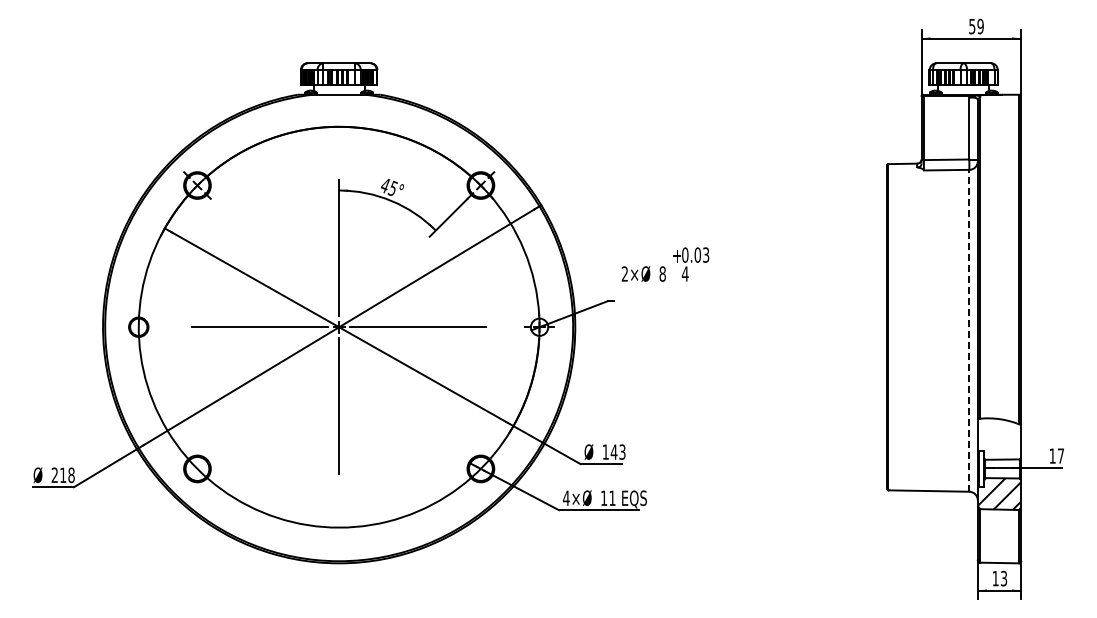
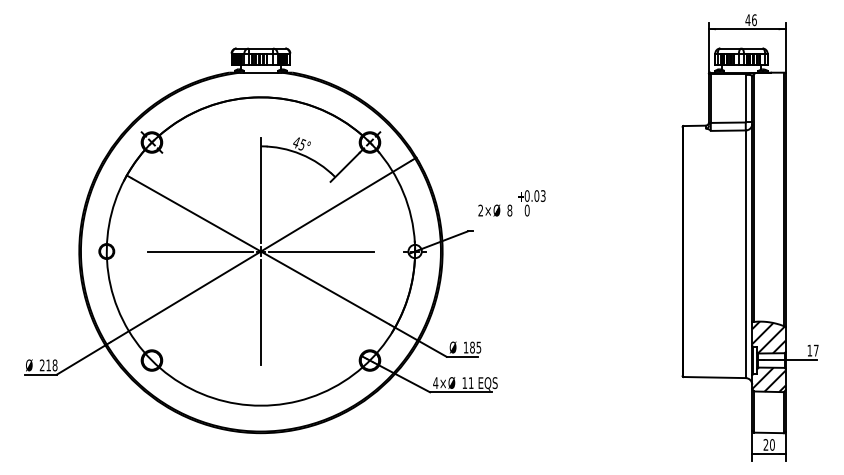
text: (975, 26) -> (750, 20), 59 -> 46
text: (684, 273) -> (526, 210), 4 -> 0
line: (969, 330) -> (745, 254), dashed -> solid
hatch: (999, 438) -> (768, 337), added
text: (617, 451) -> (475, 347), 143 -> 185
text: (999, 578) -> (768, 444), 13 -> 20

